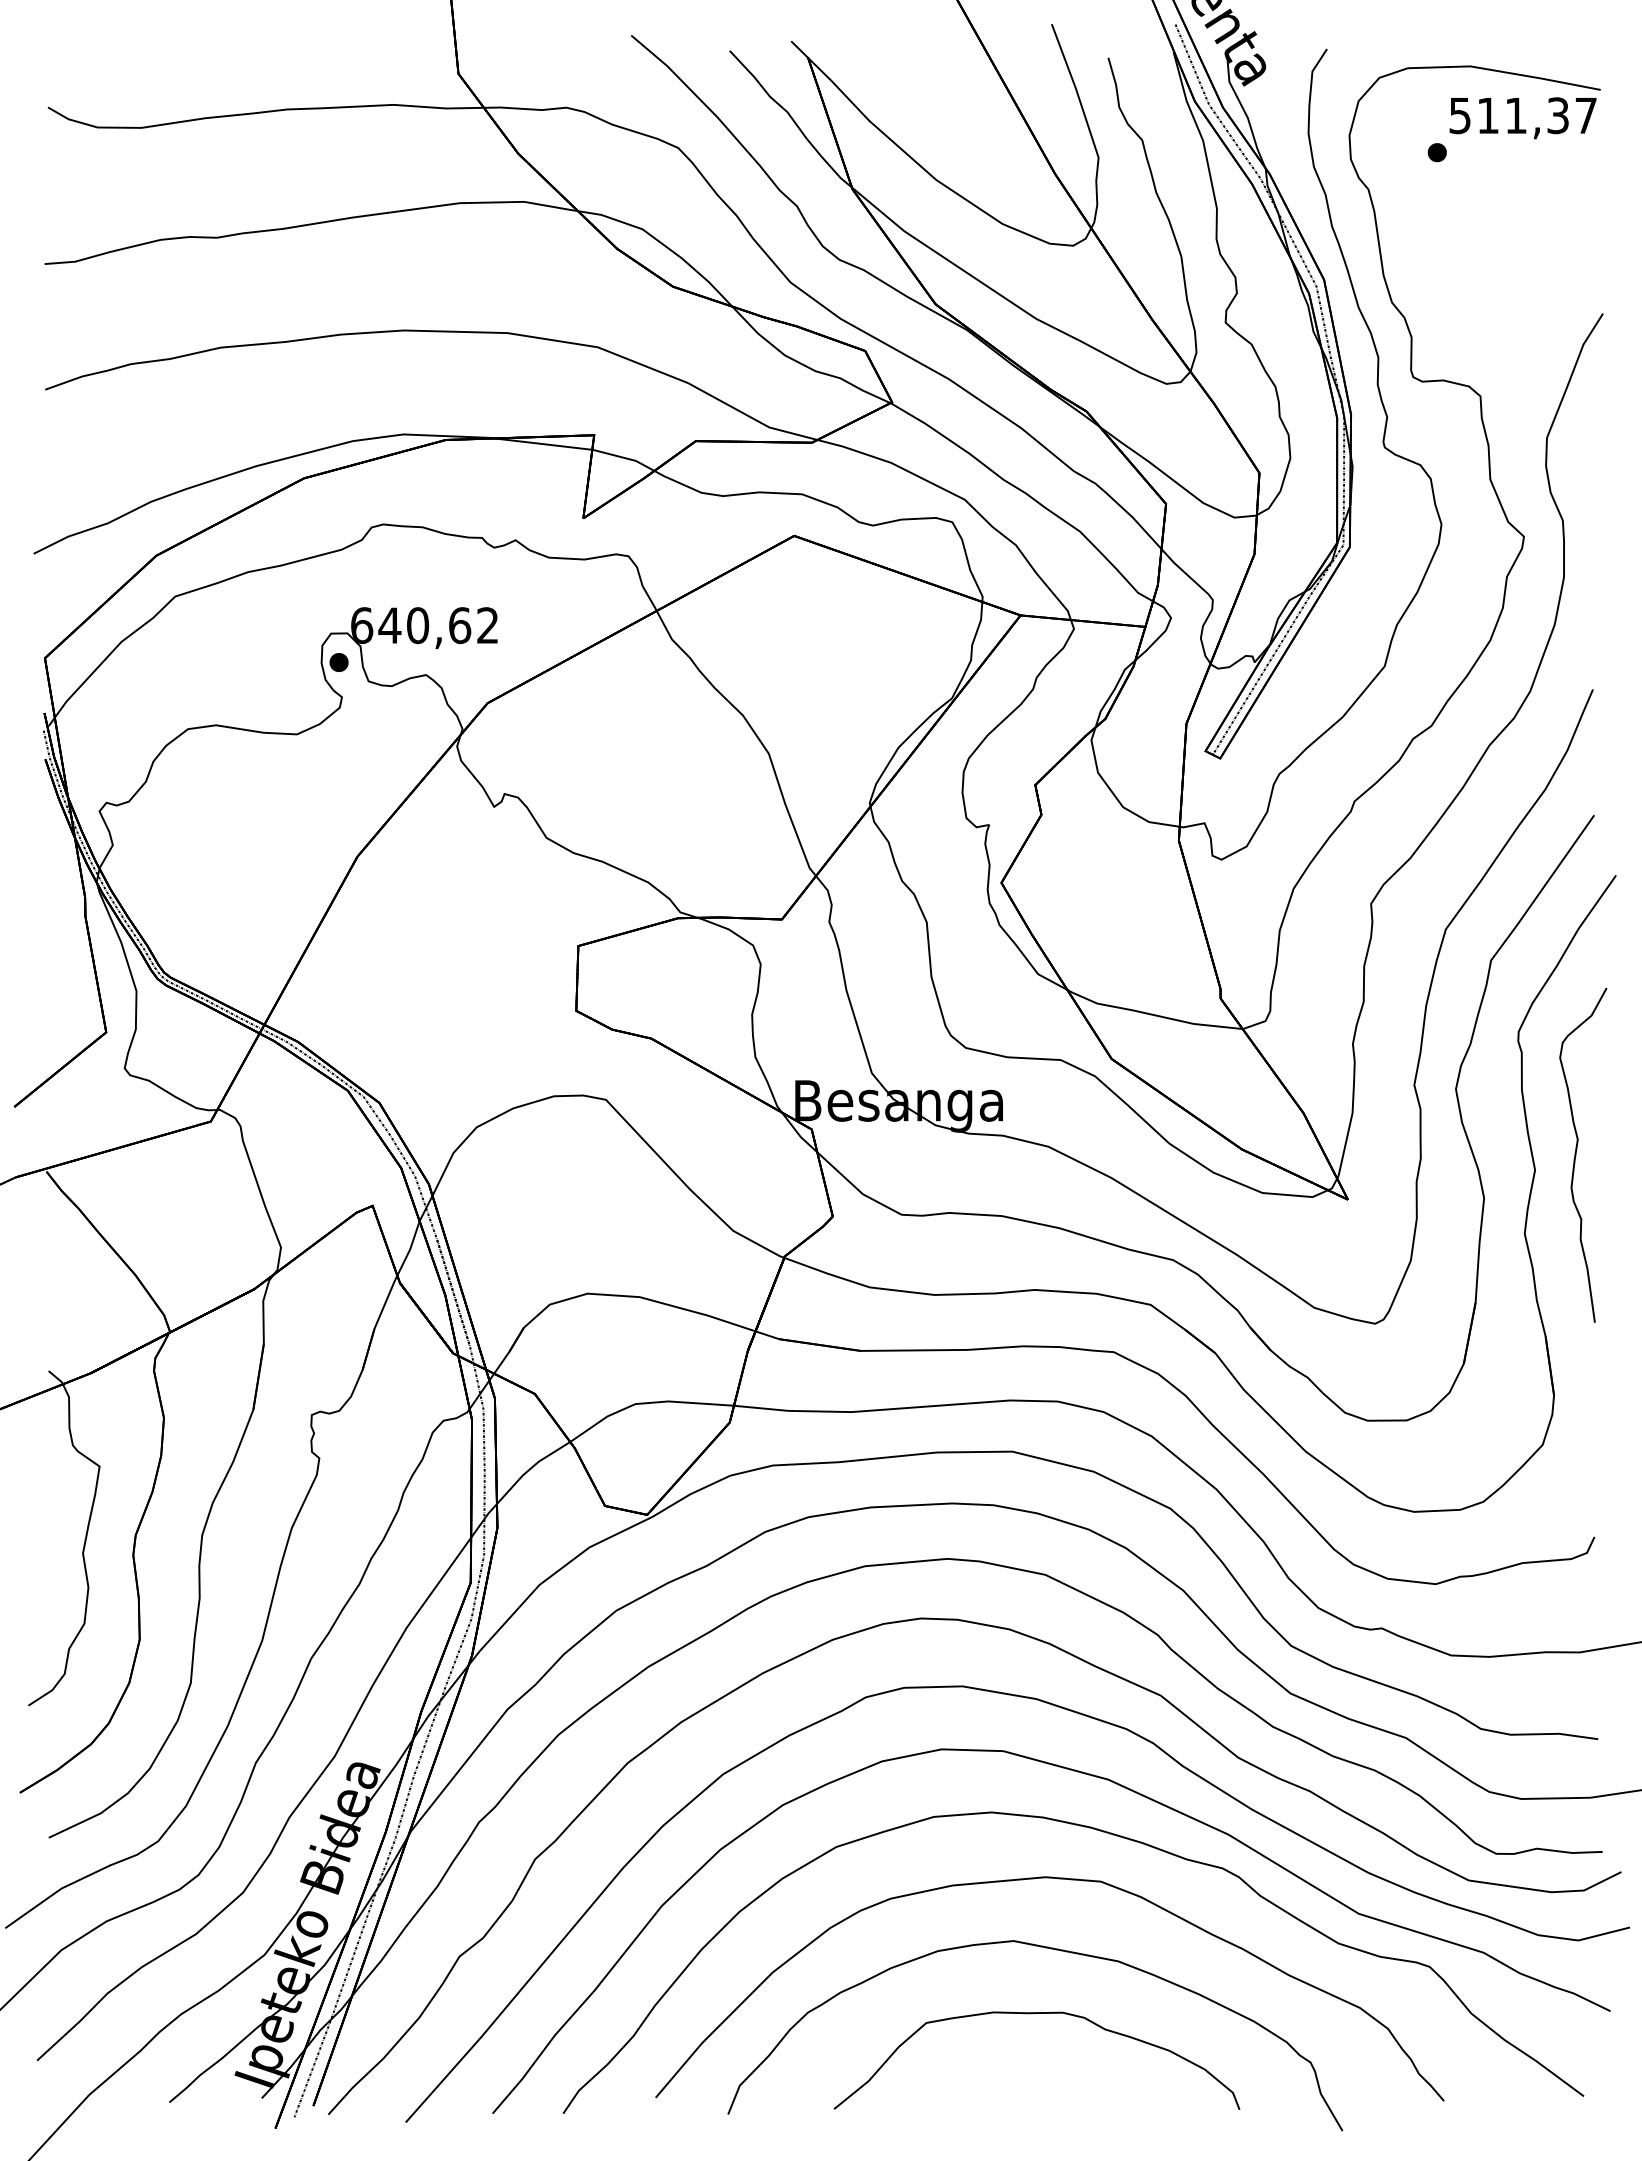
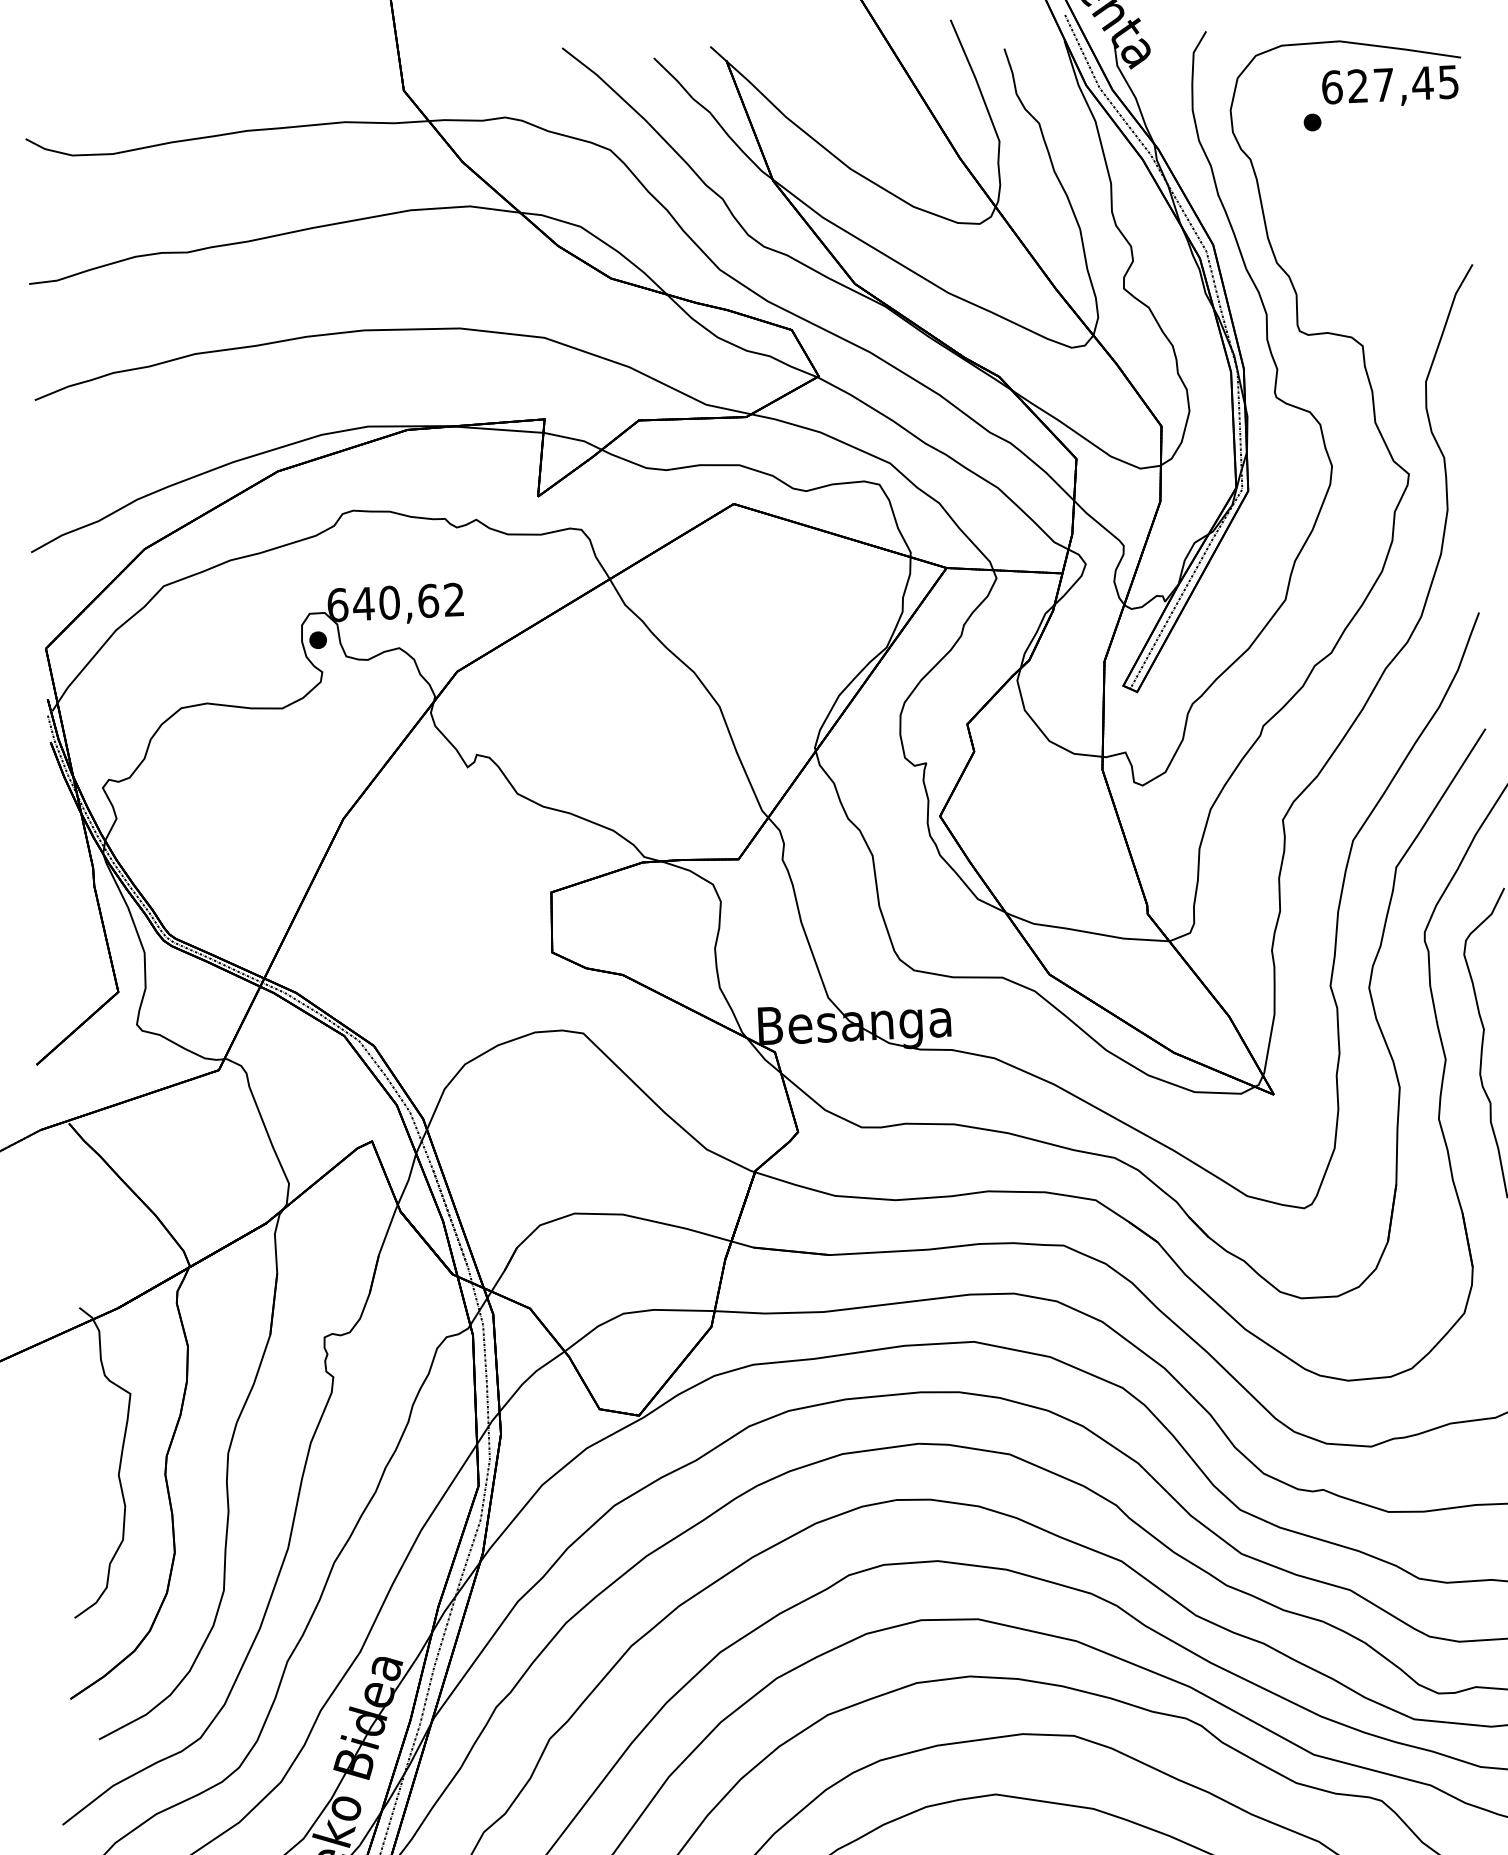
text: (1522, 115) -> (1389, 84), 511,37 -> 627,45

